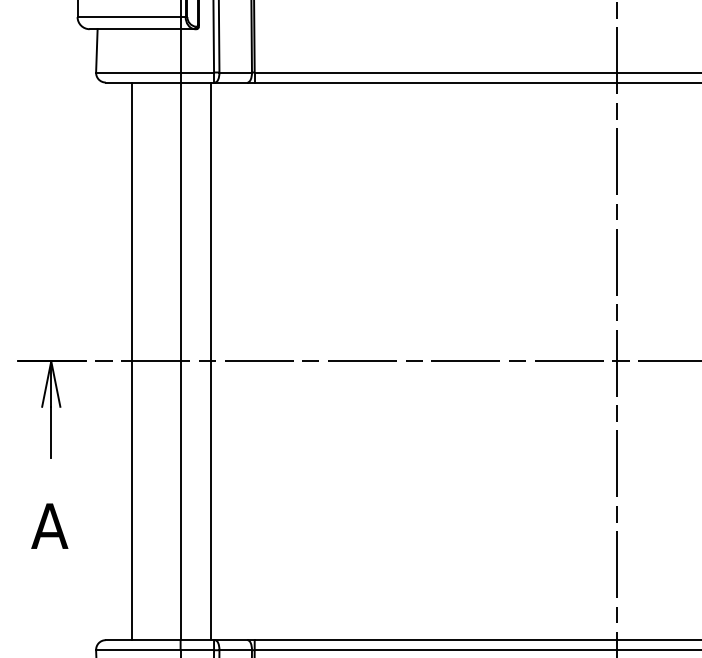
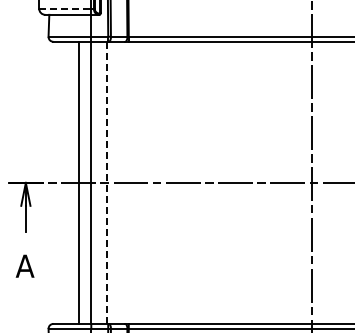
line: (129, 16) -> (65, 8), solid -> dashed
line: (131, 360) -> (78, 182), moved
line: (210, 362) -> (106, 183), solid -> dashed

